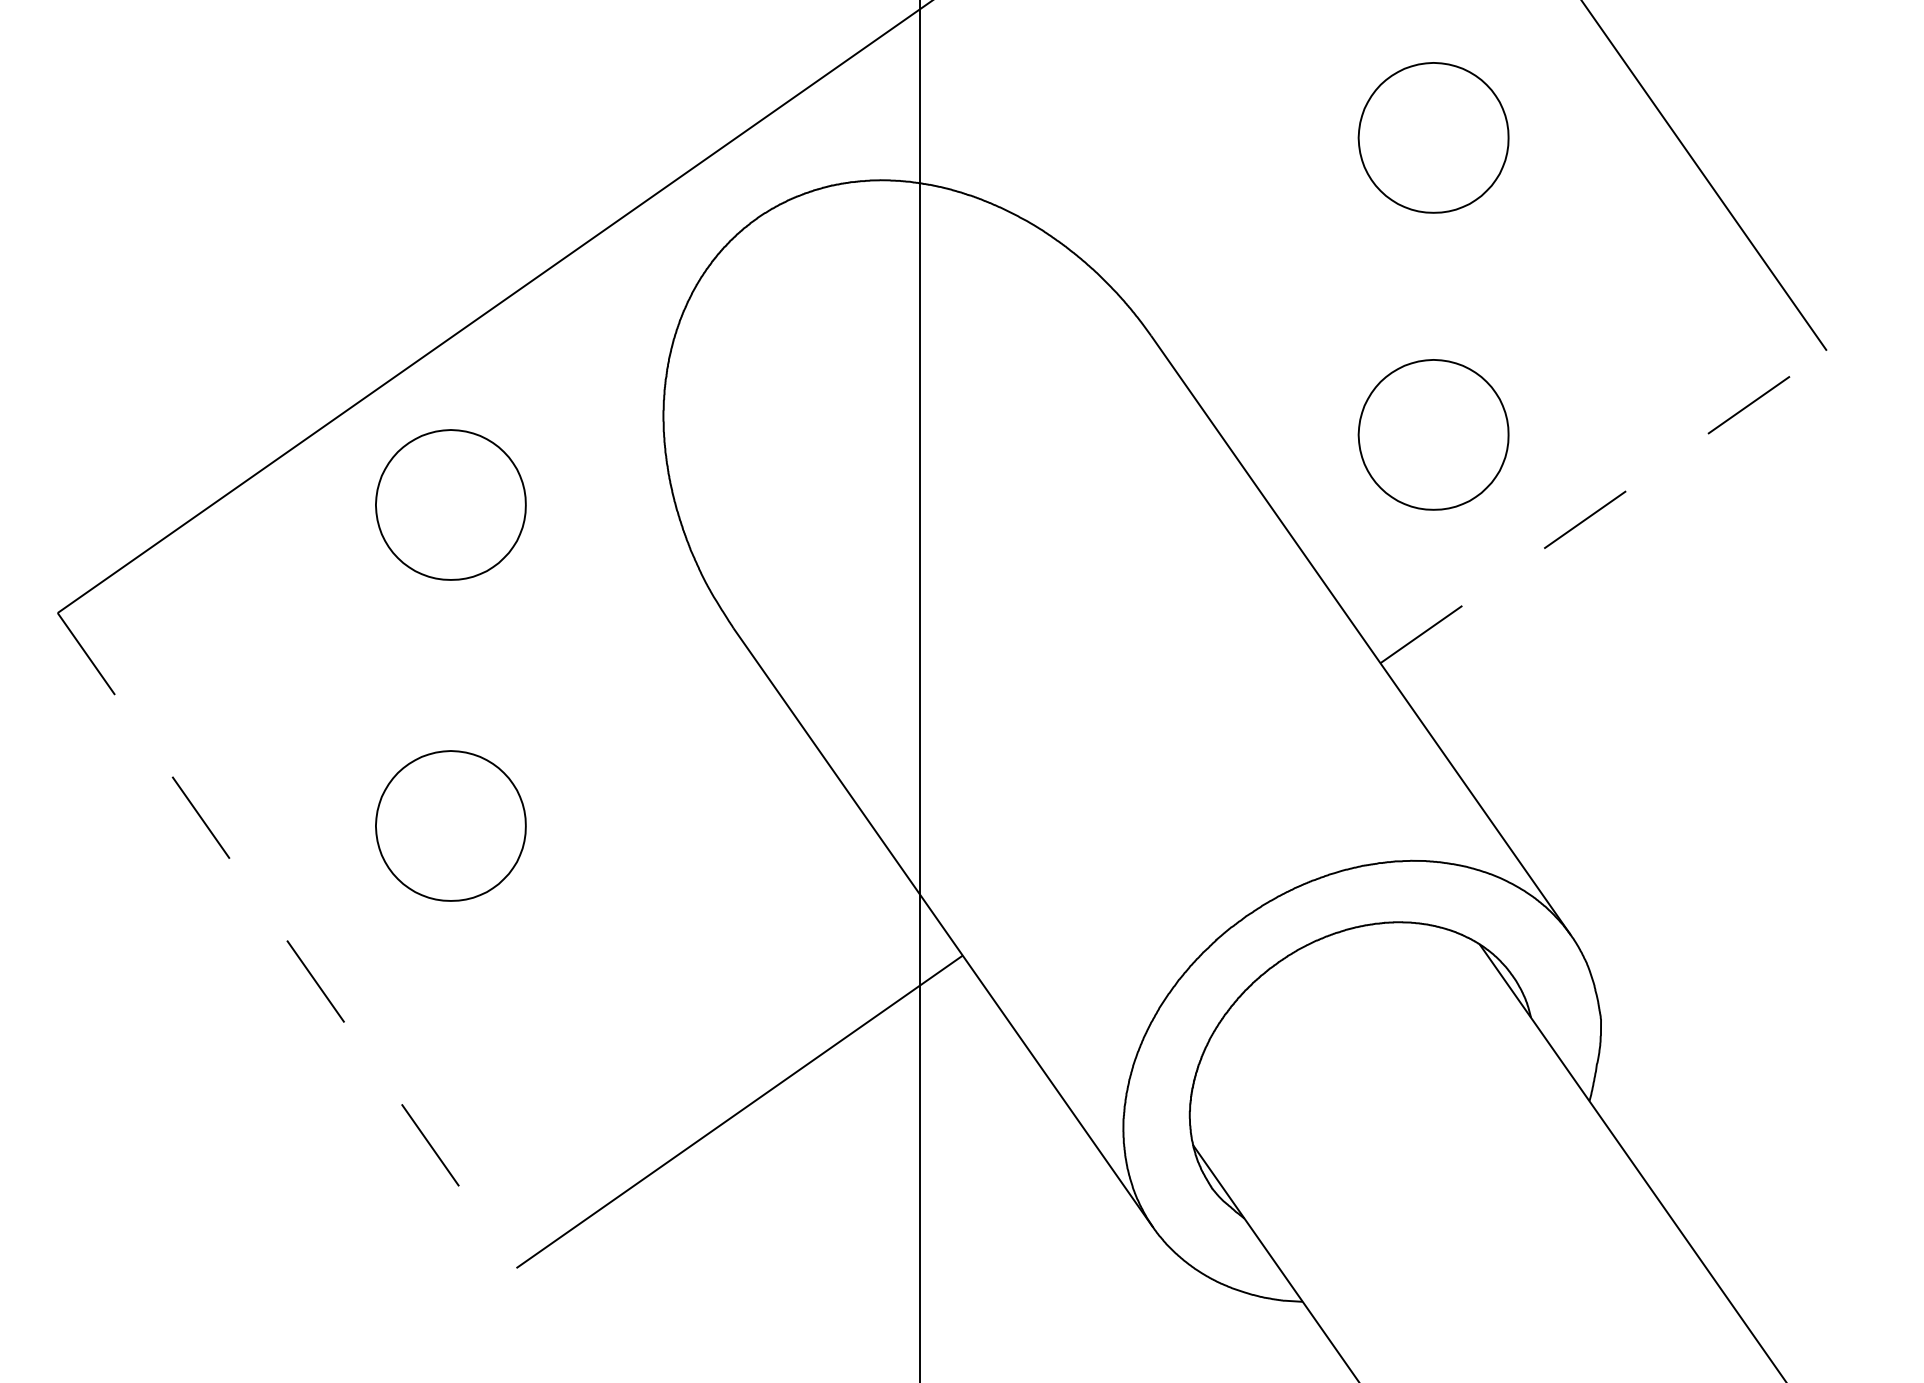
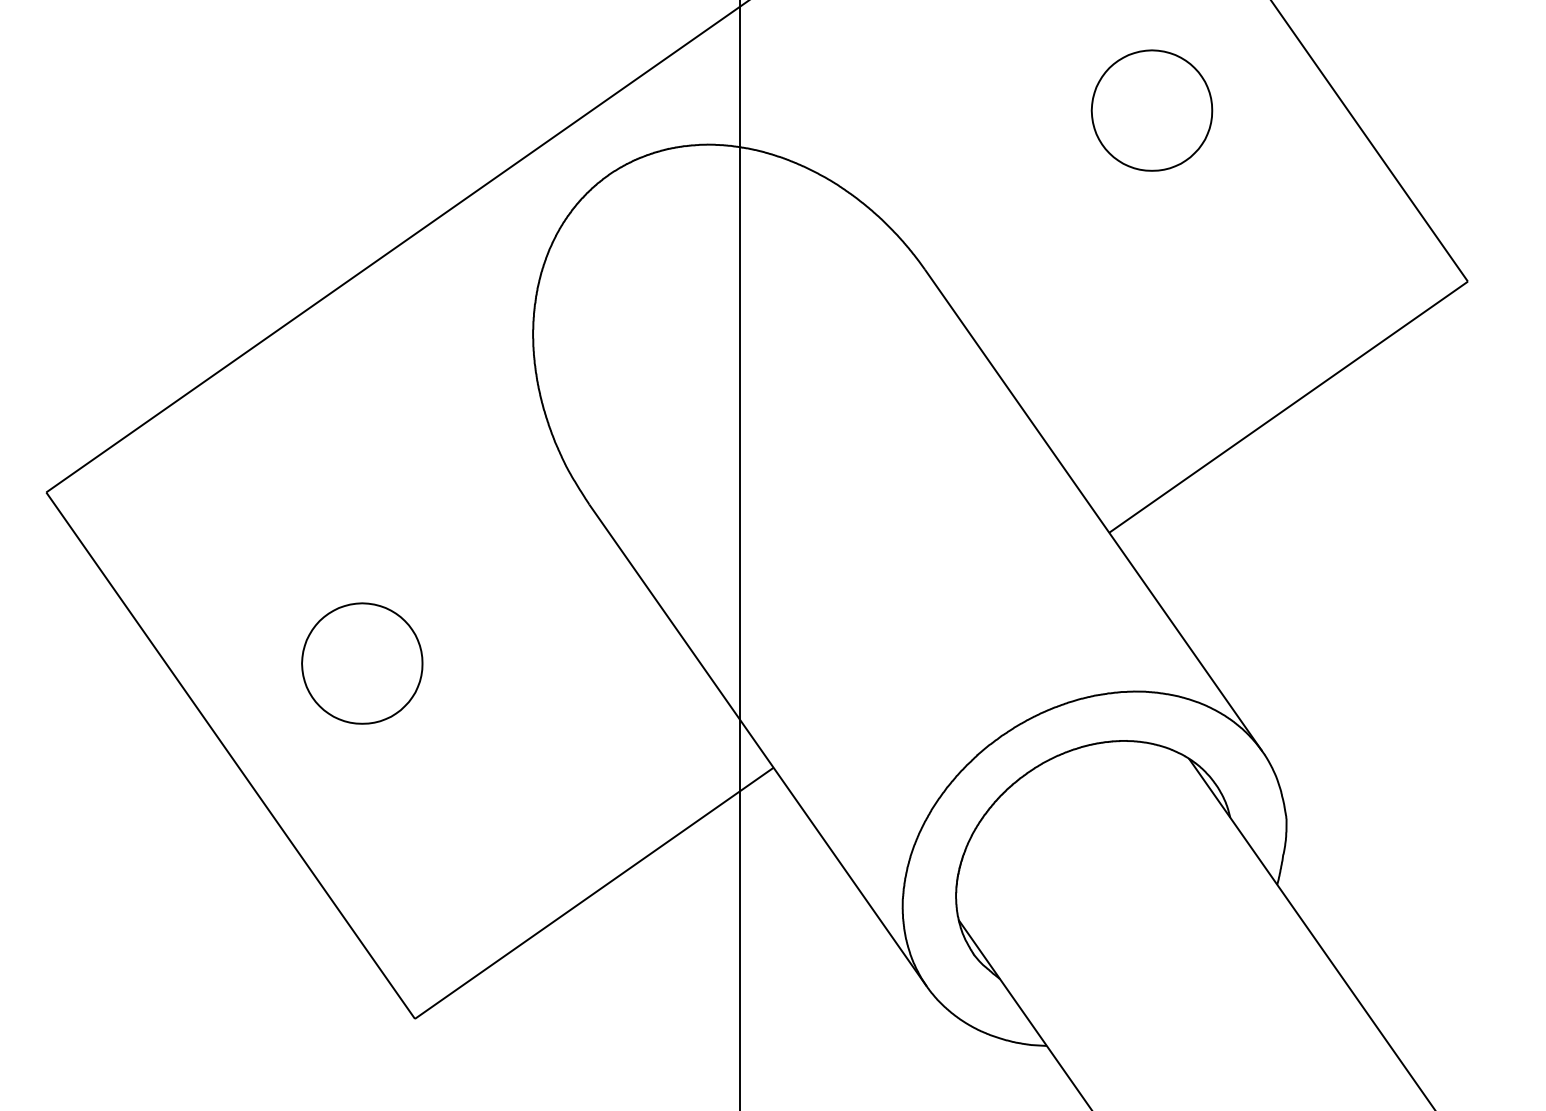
part: (1433, 434) -> (1151, 348), removed
part: (450, 504) -> (361, 405), removed
line: (1604, 506) -> (1289, 406), dashed -> solid
line: (287, 940) -> (230, 755), dashed -> solid

